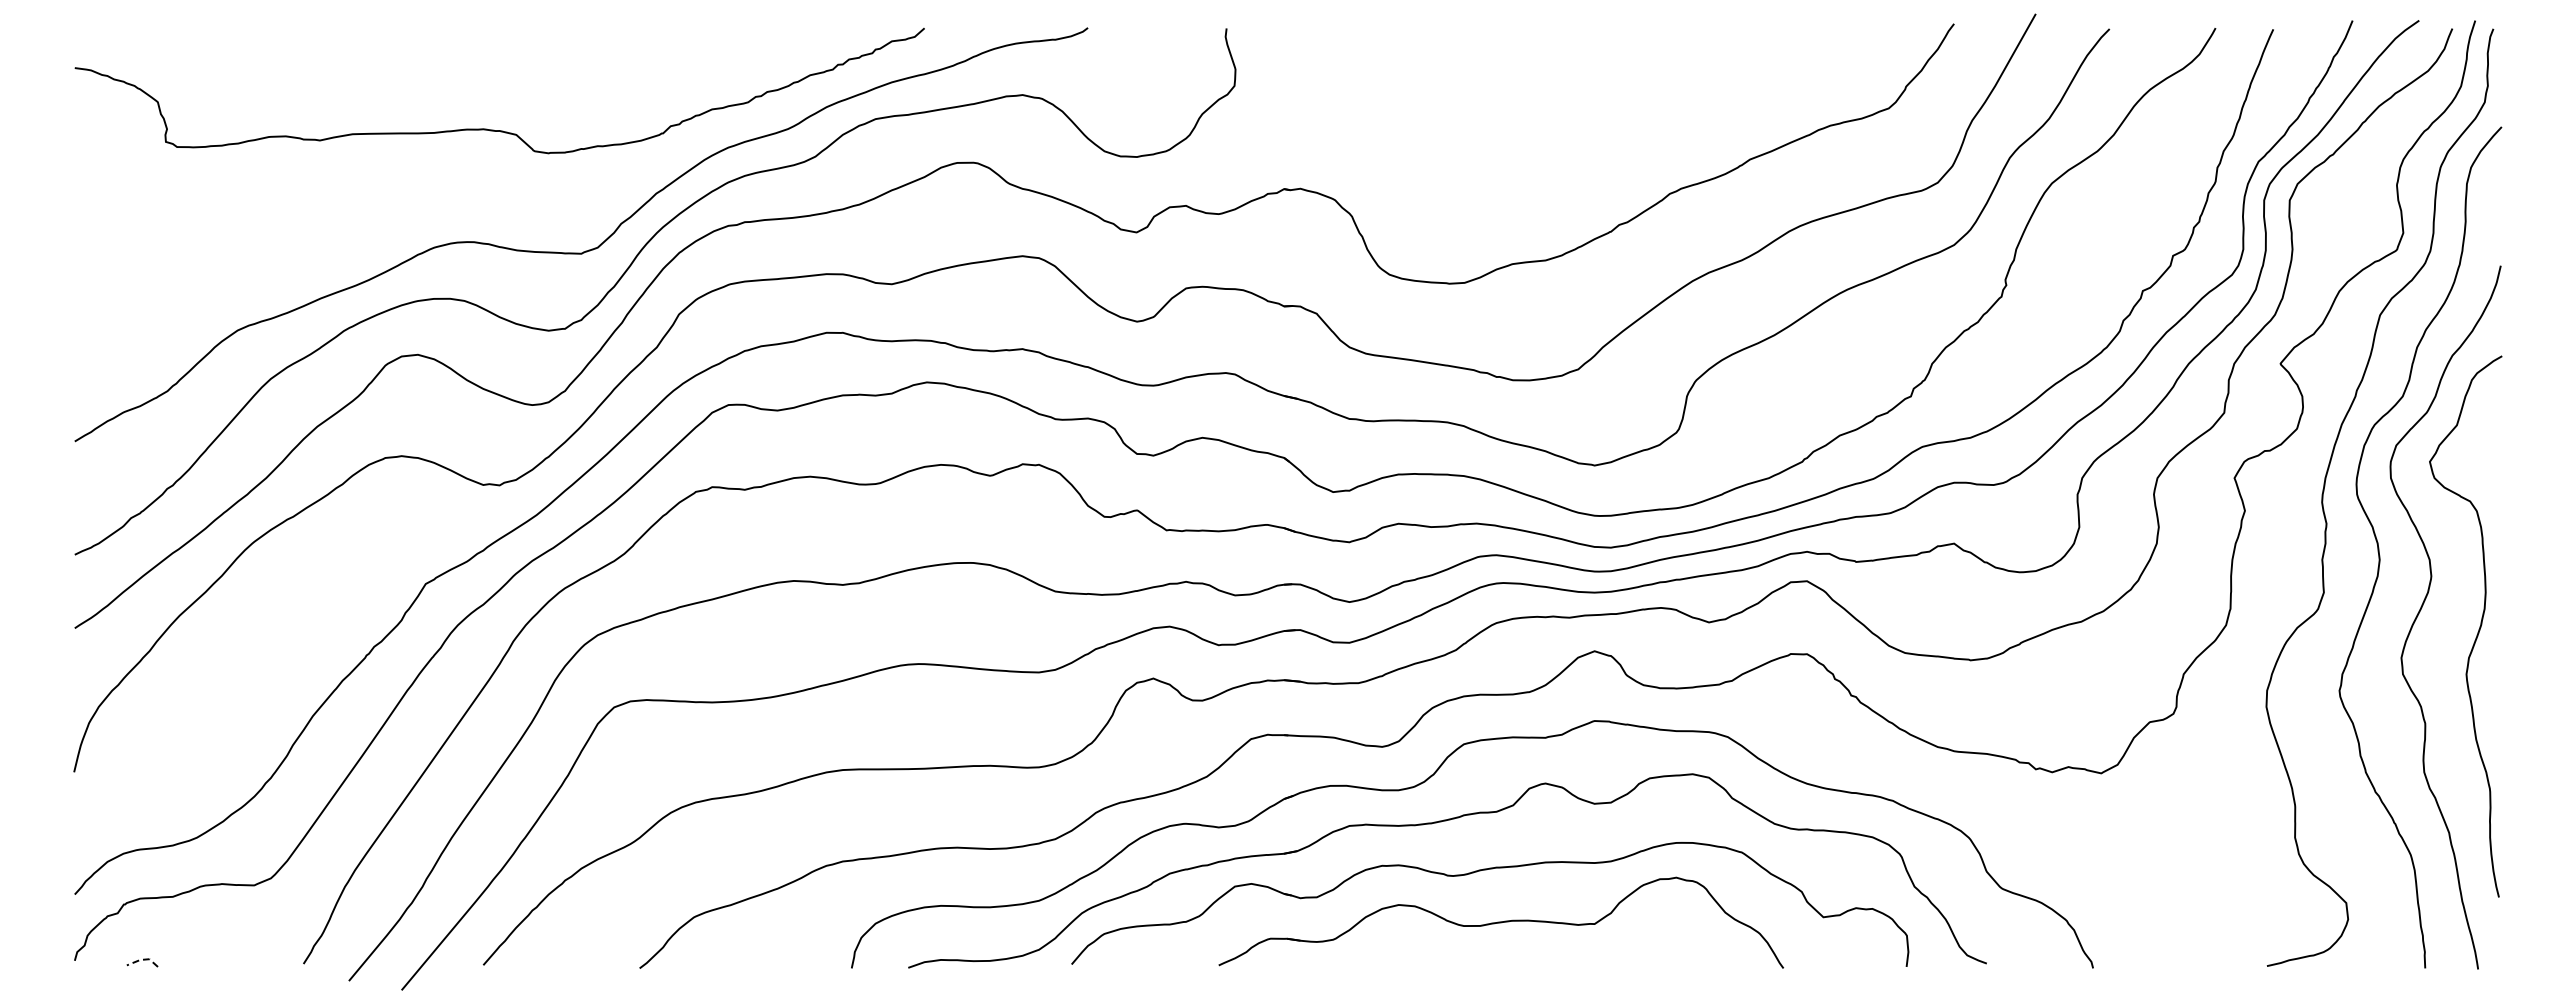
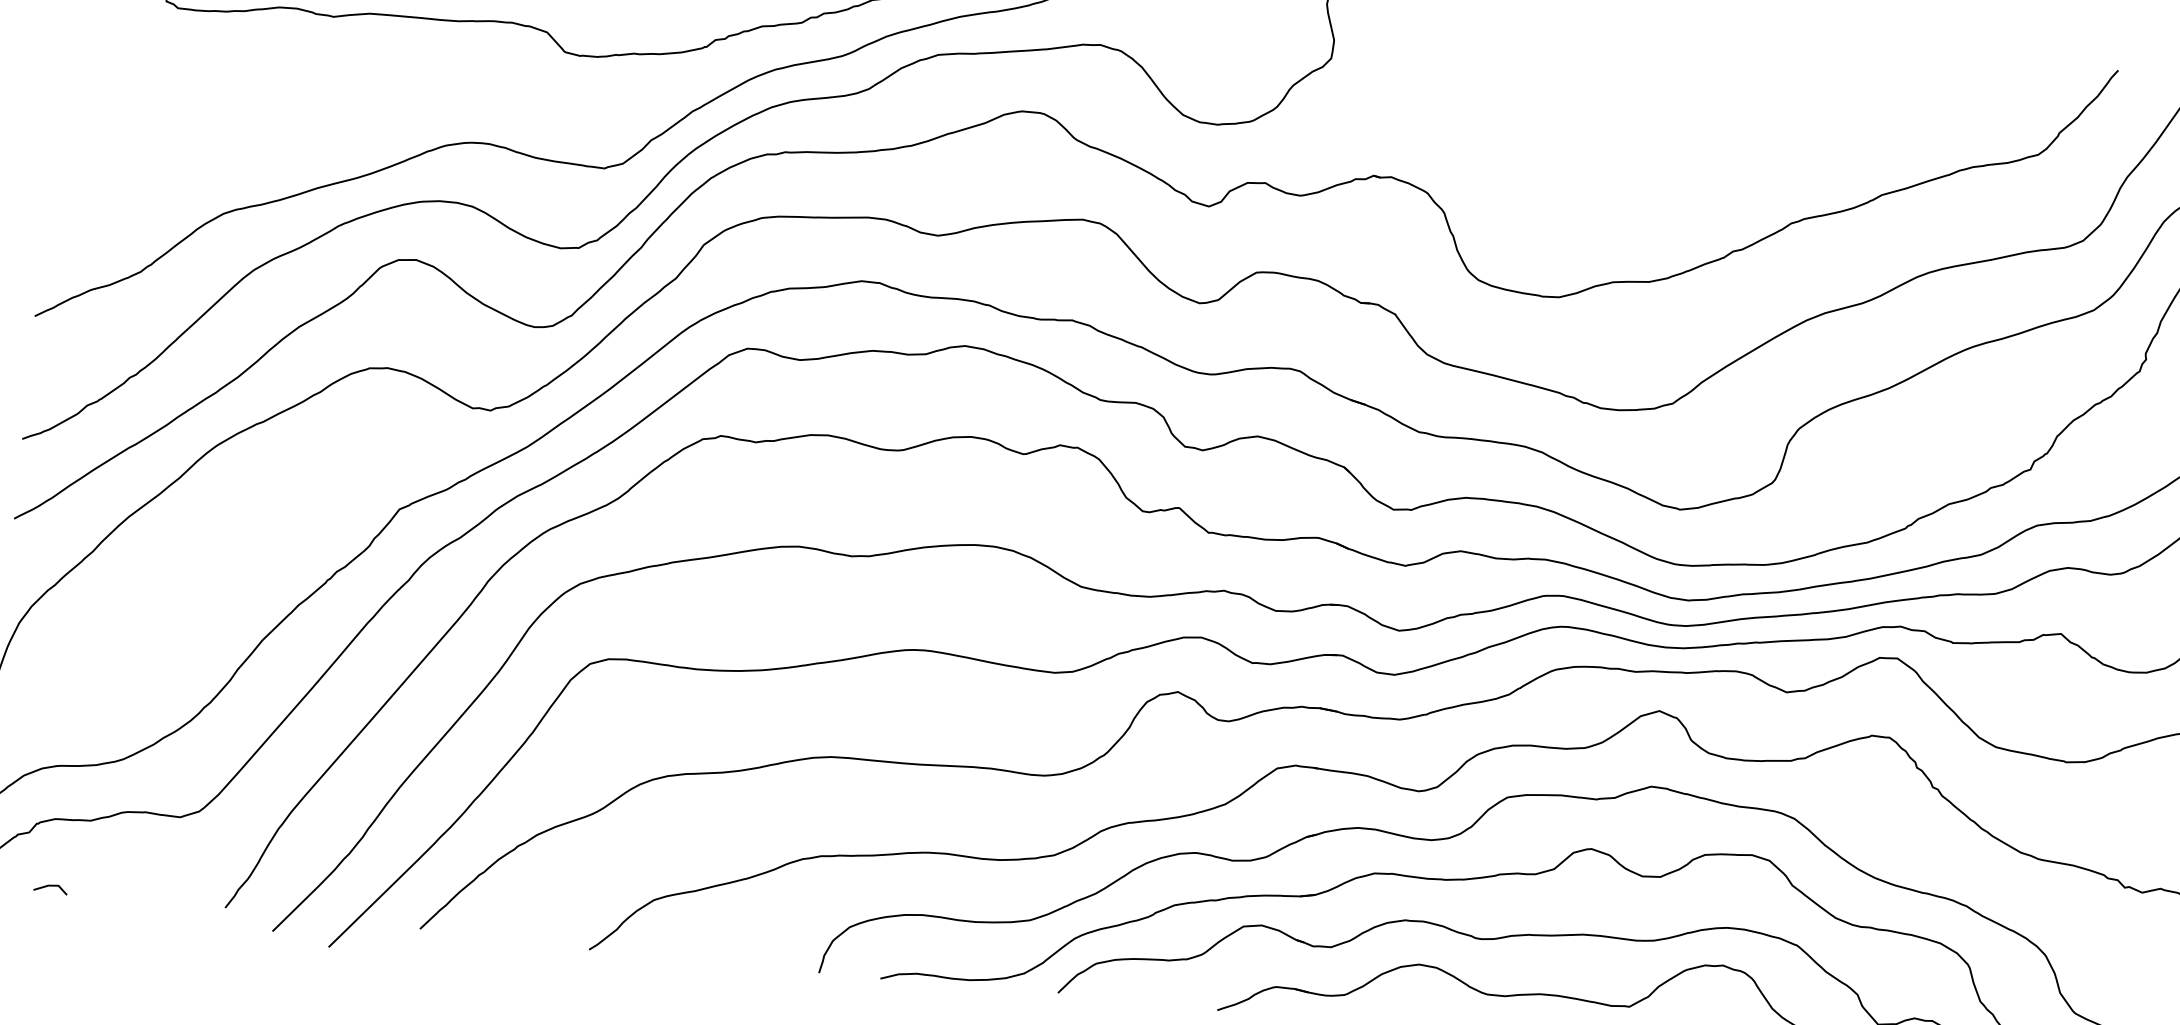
line: (142, 959) -> (51, 885), dashed -> solid

